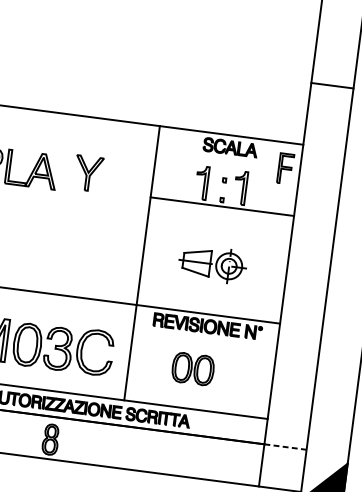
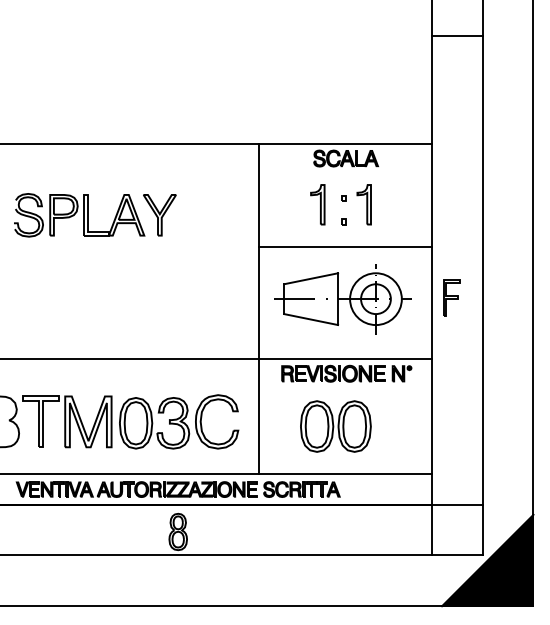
line: (331, 85) -> (456, 35), moved
part: (285, 168) -> (451, 297), moved
part: (88, 173) -> (159, 215), moved
line: (222, 206) -> (345, 246), moved
part: (212, 264) -> (342, 299), size x1.67
part: (192, 369) -> (335, 426), size x1.43
line: (285, 446) -> (457, 504), dashed -> solid

